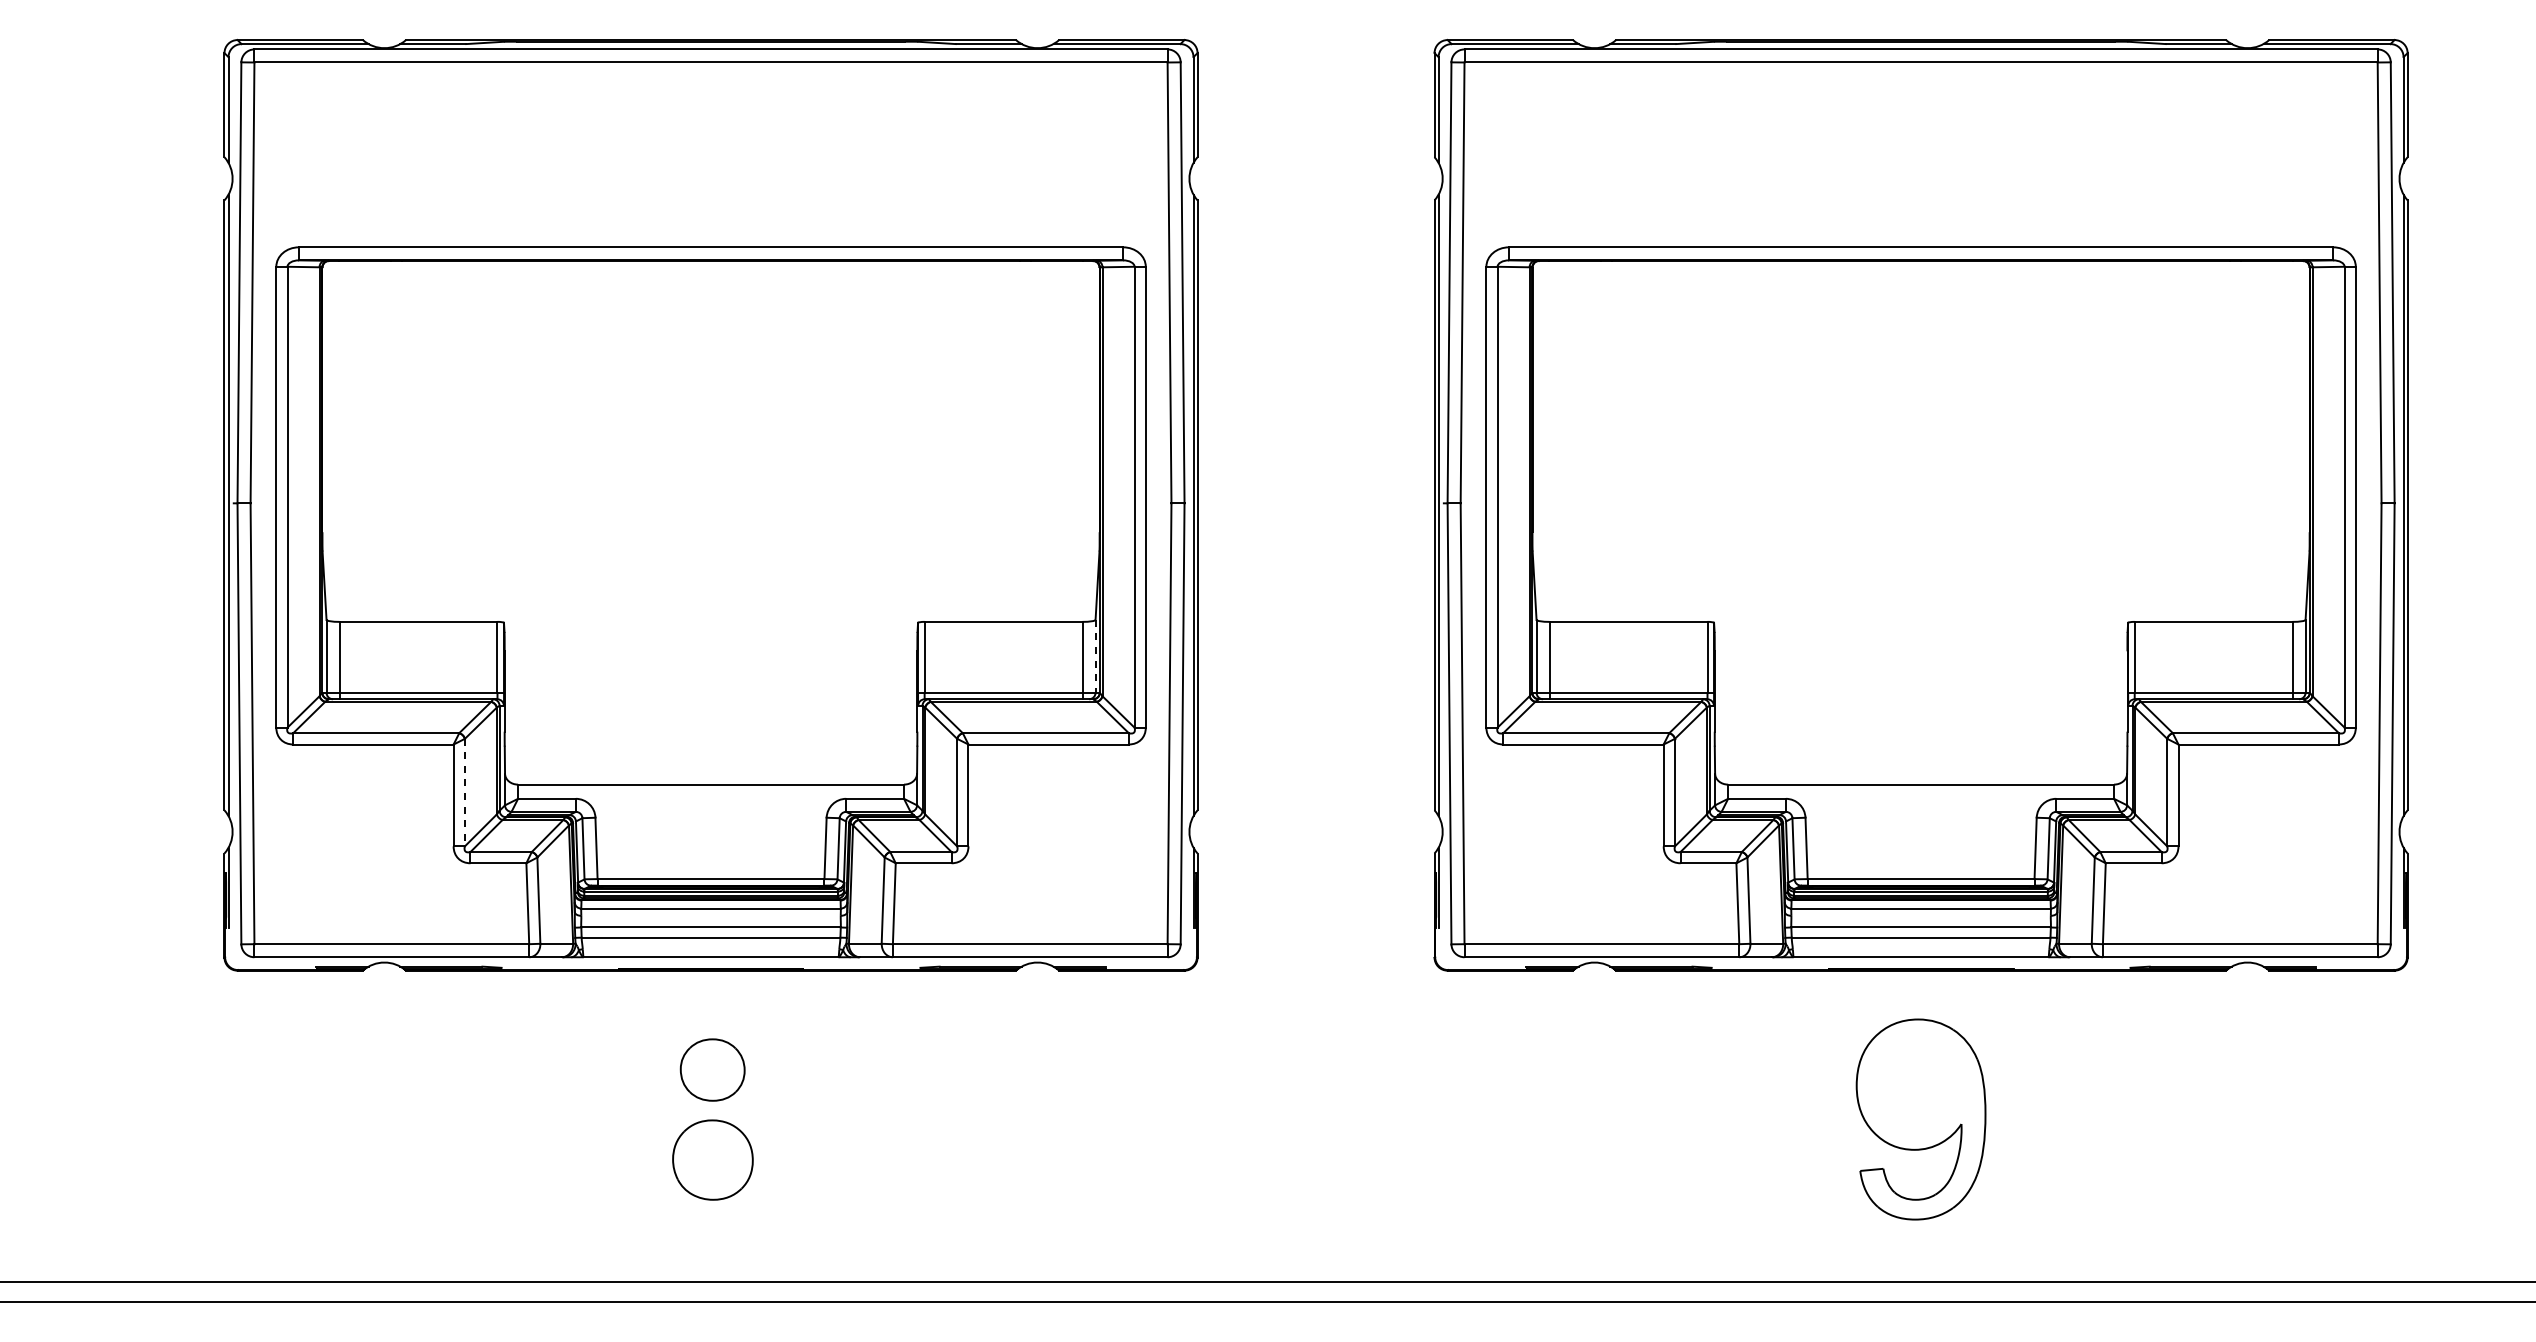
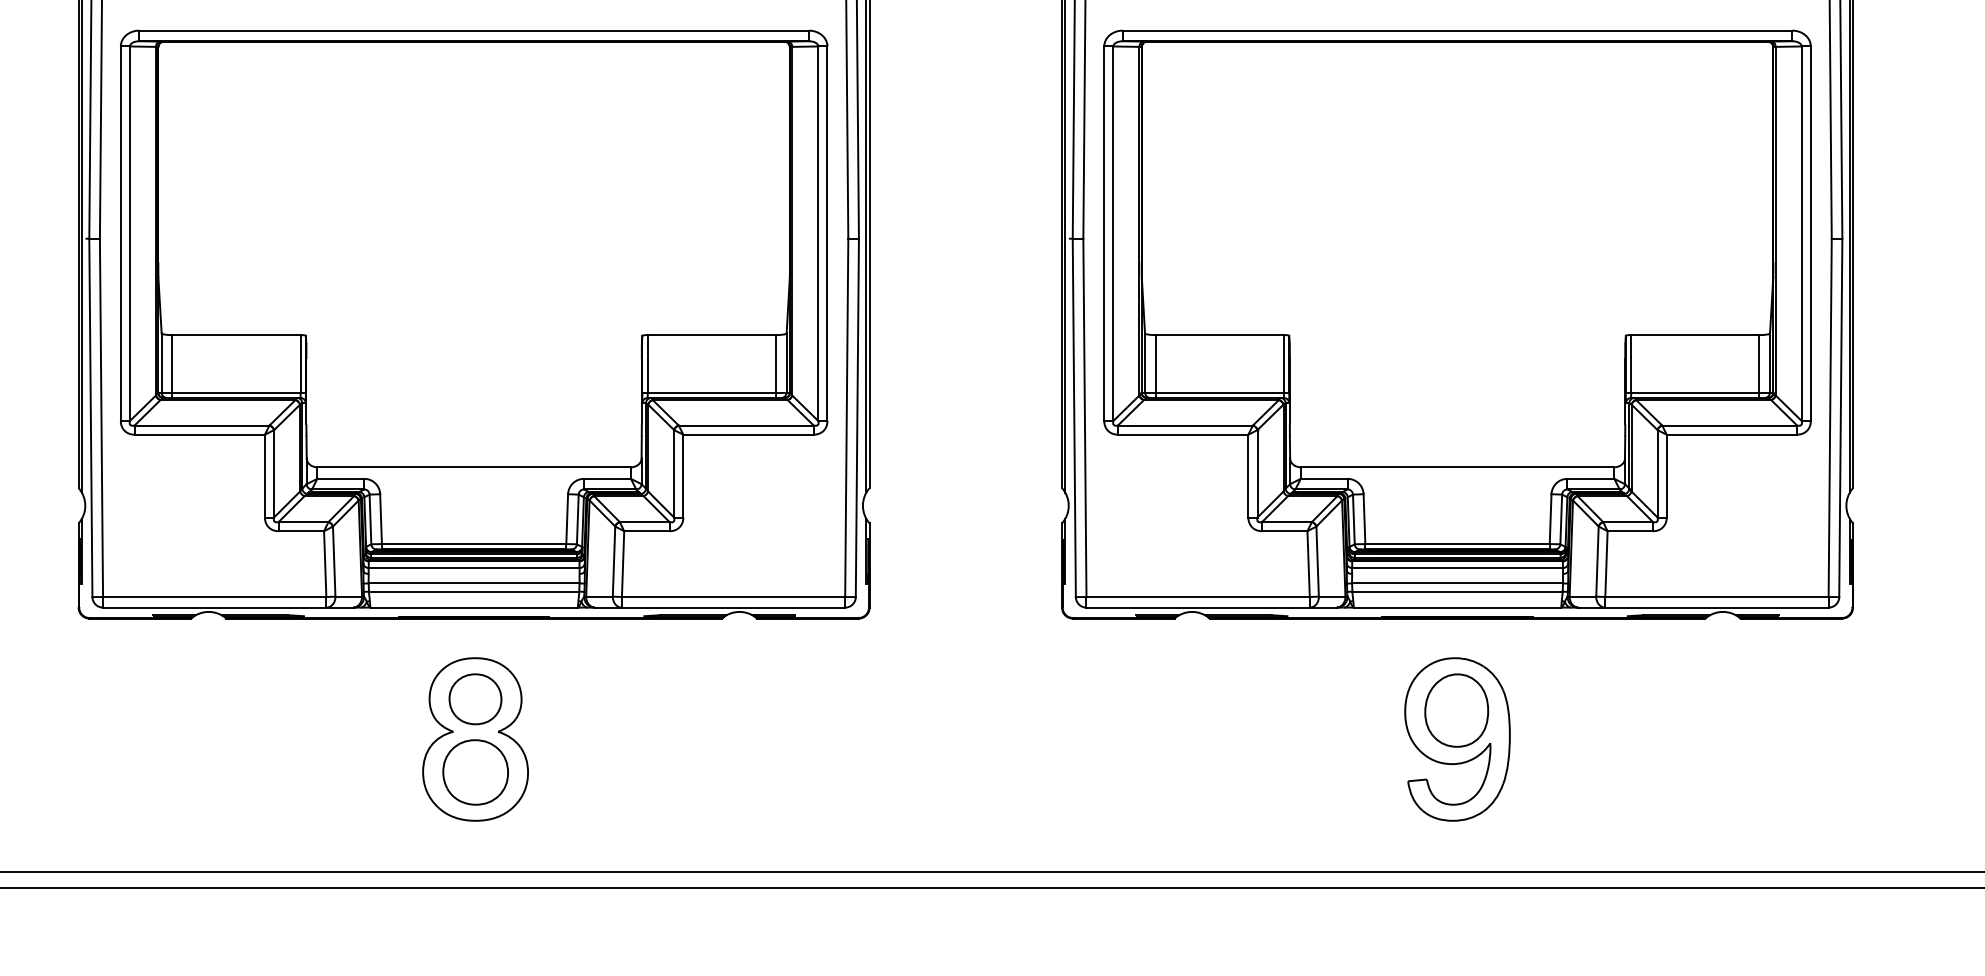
line: (1095, 656) -> (786, 363), dashed -> solid
line: (464, 792) -> (273, 473), dashed -> solid
part: (1919, 1083) -> (1456, 710), added
part: (712, 1119) -> (475, 739), added

